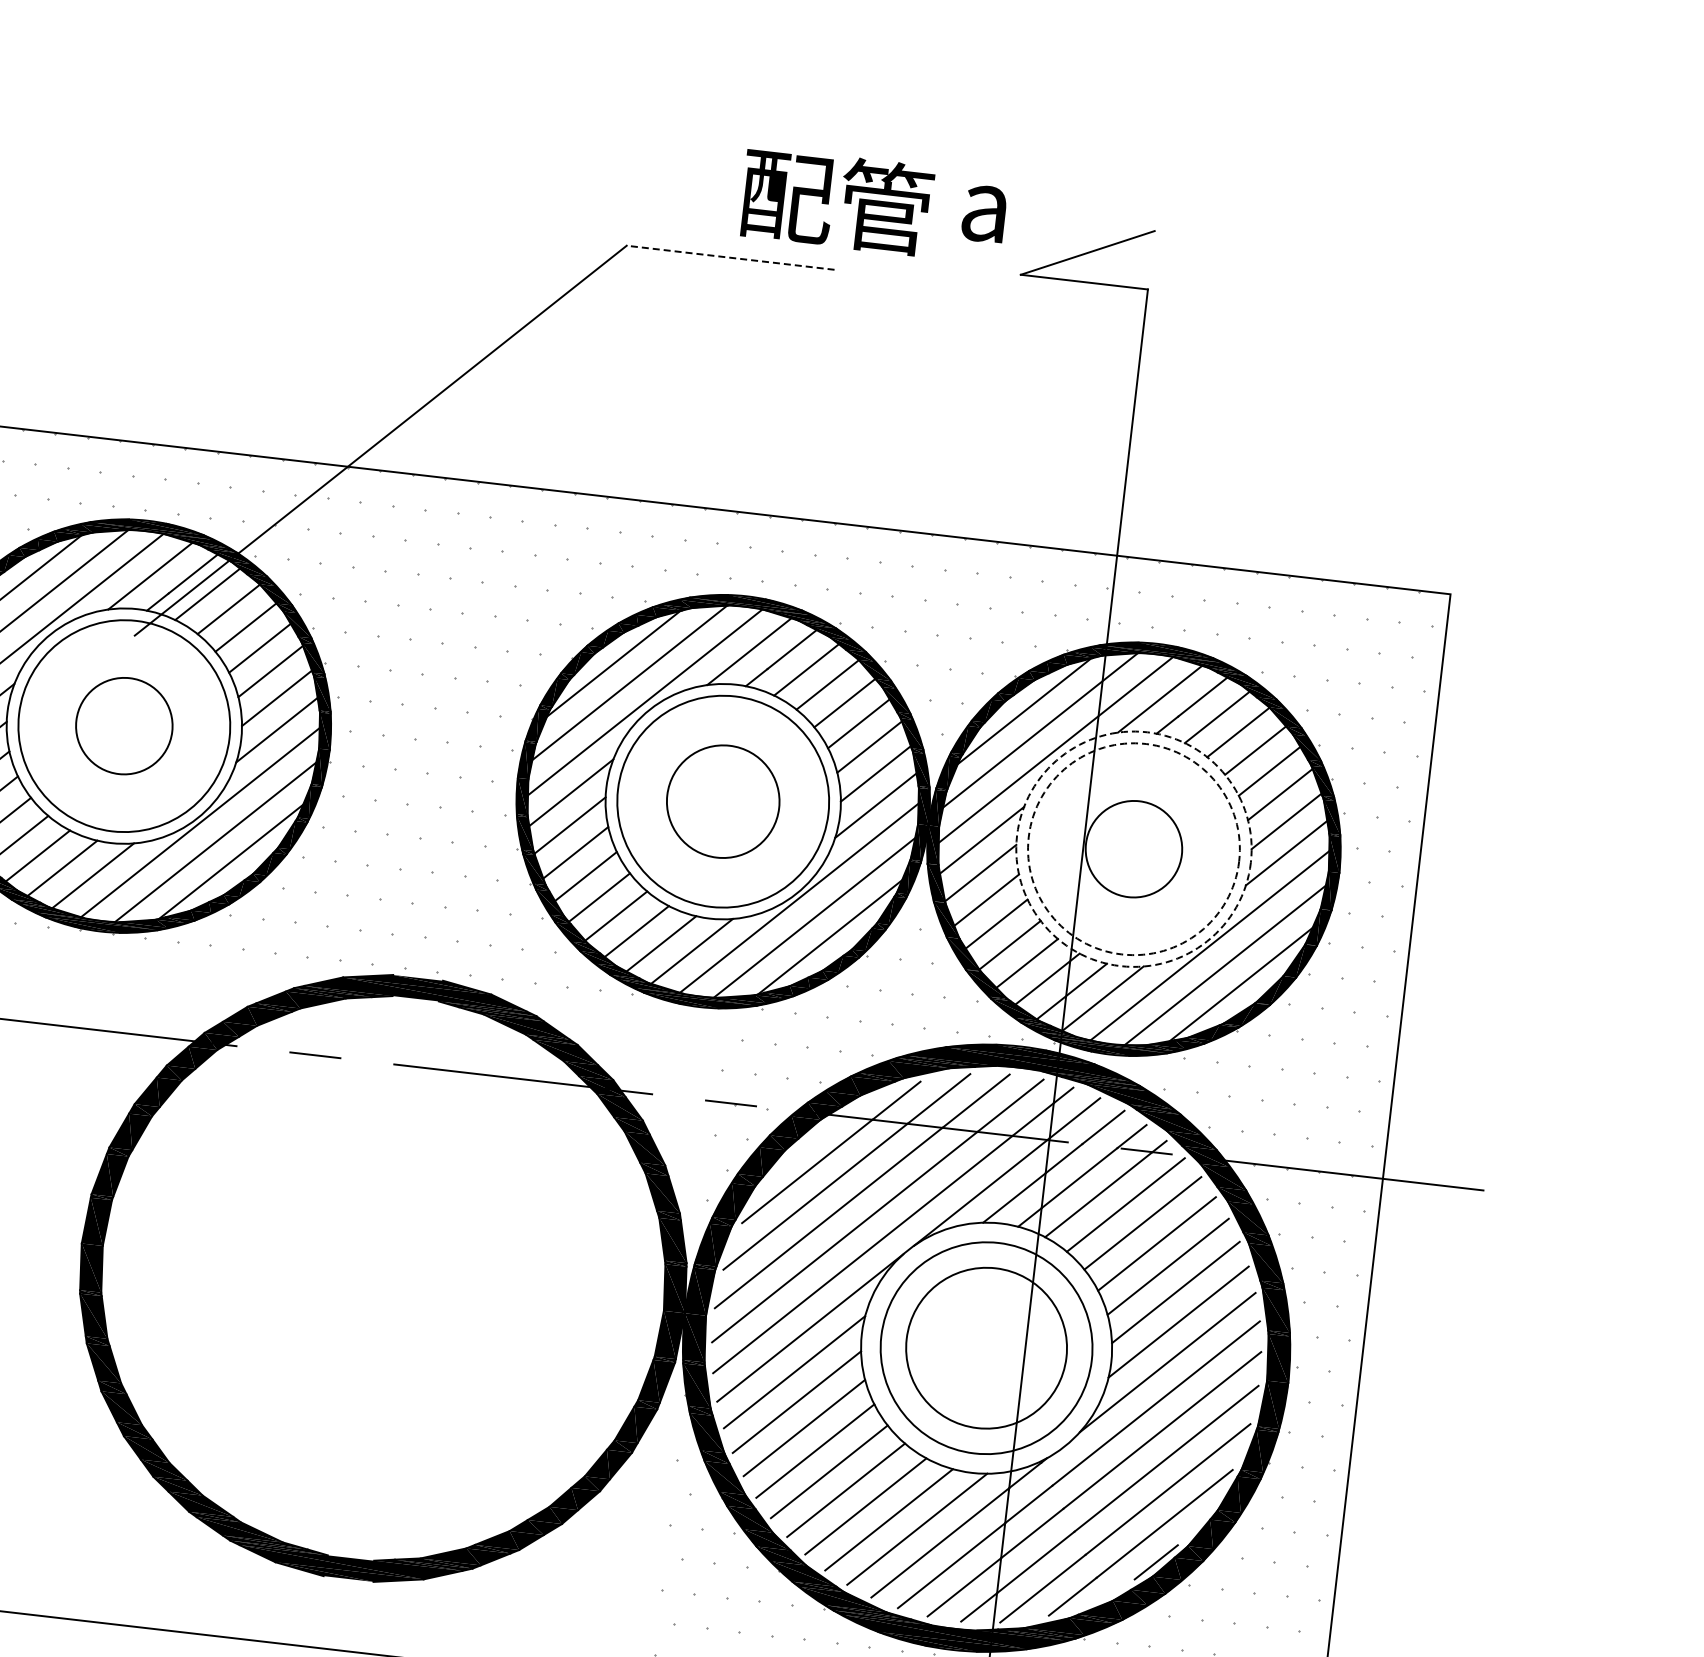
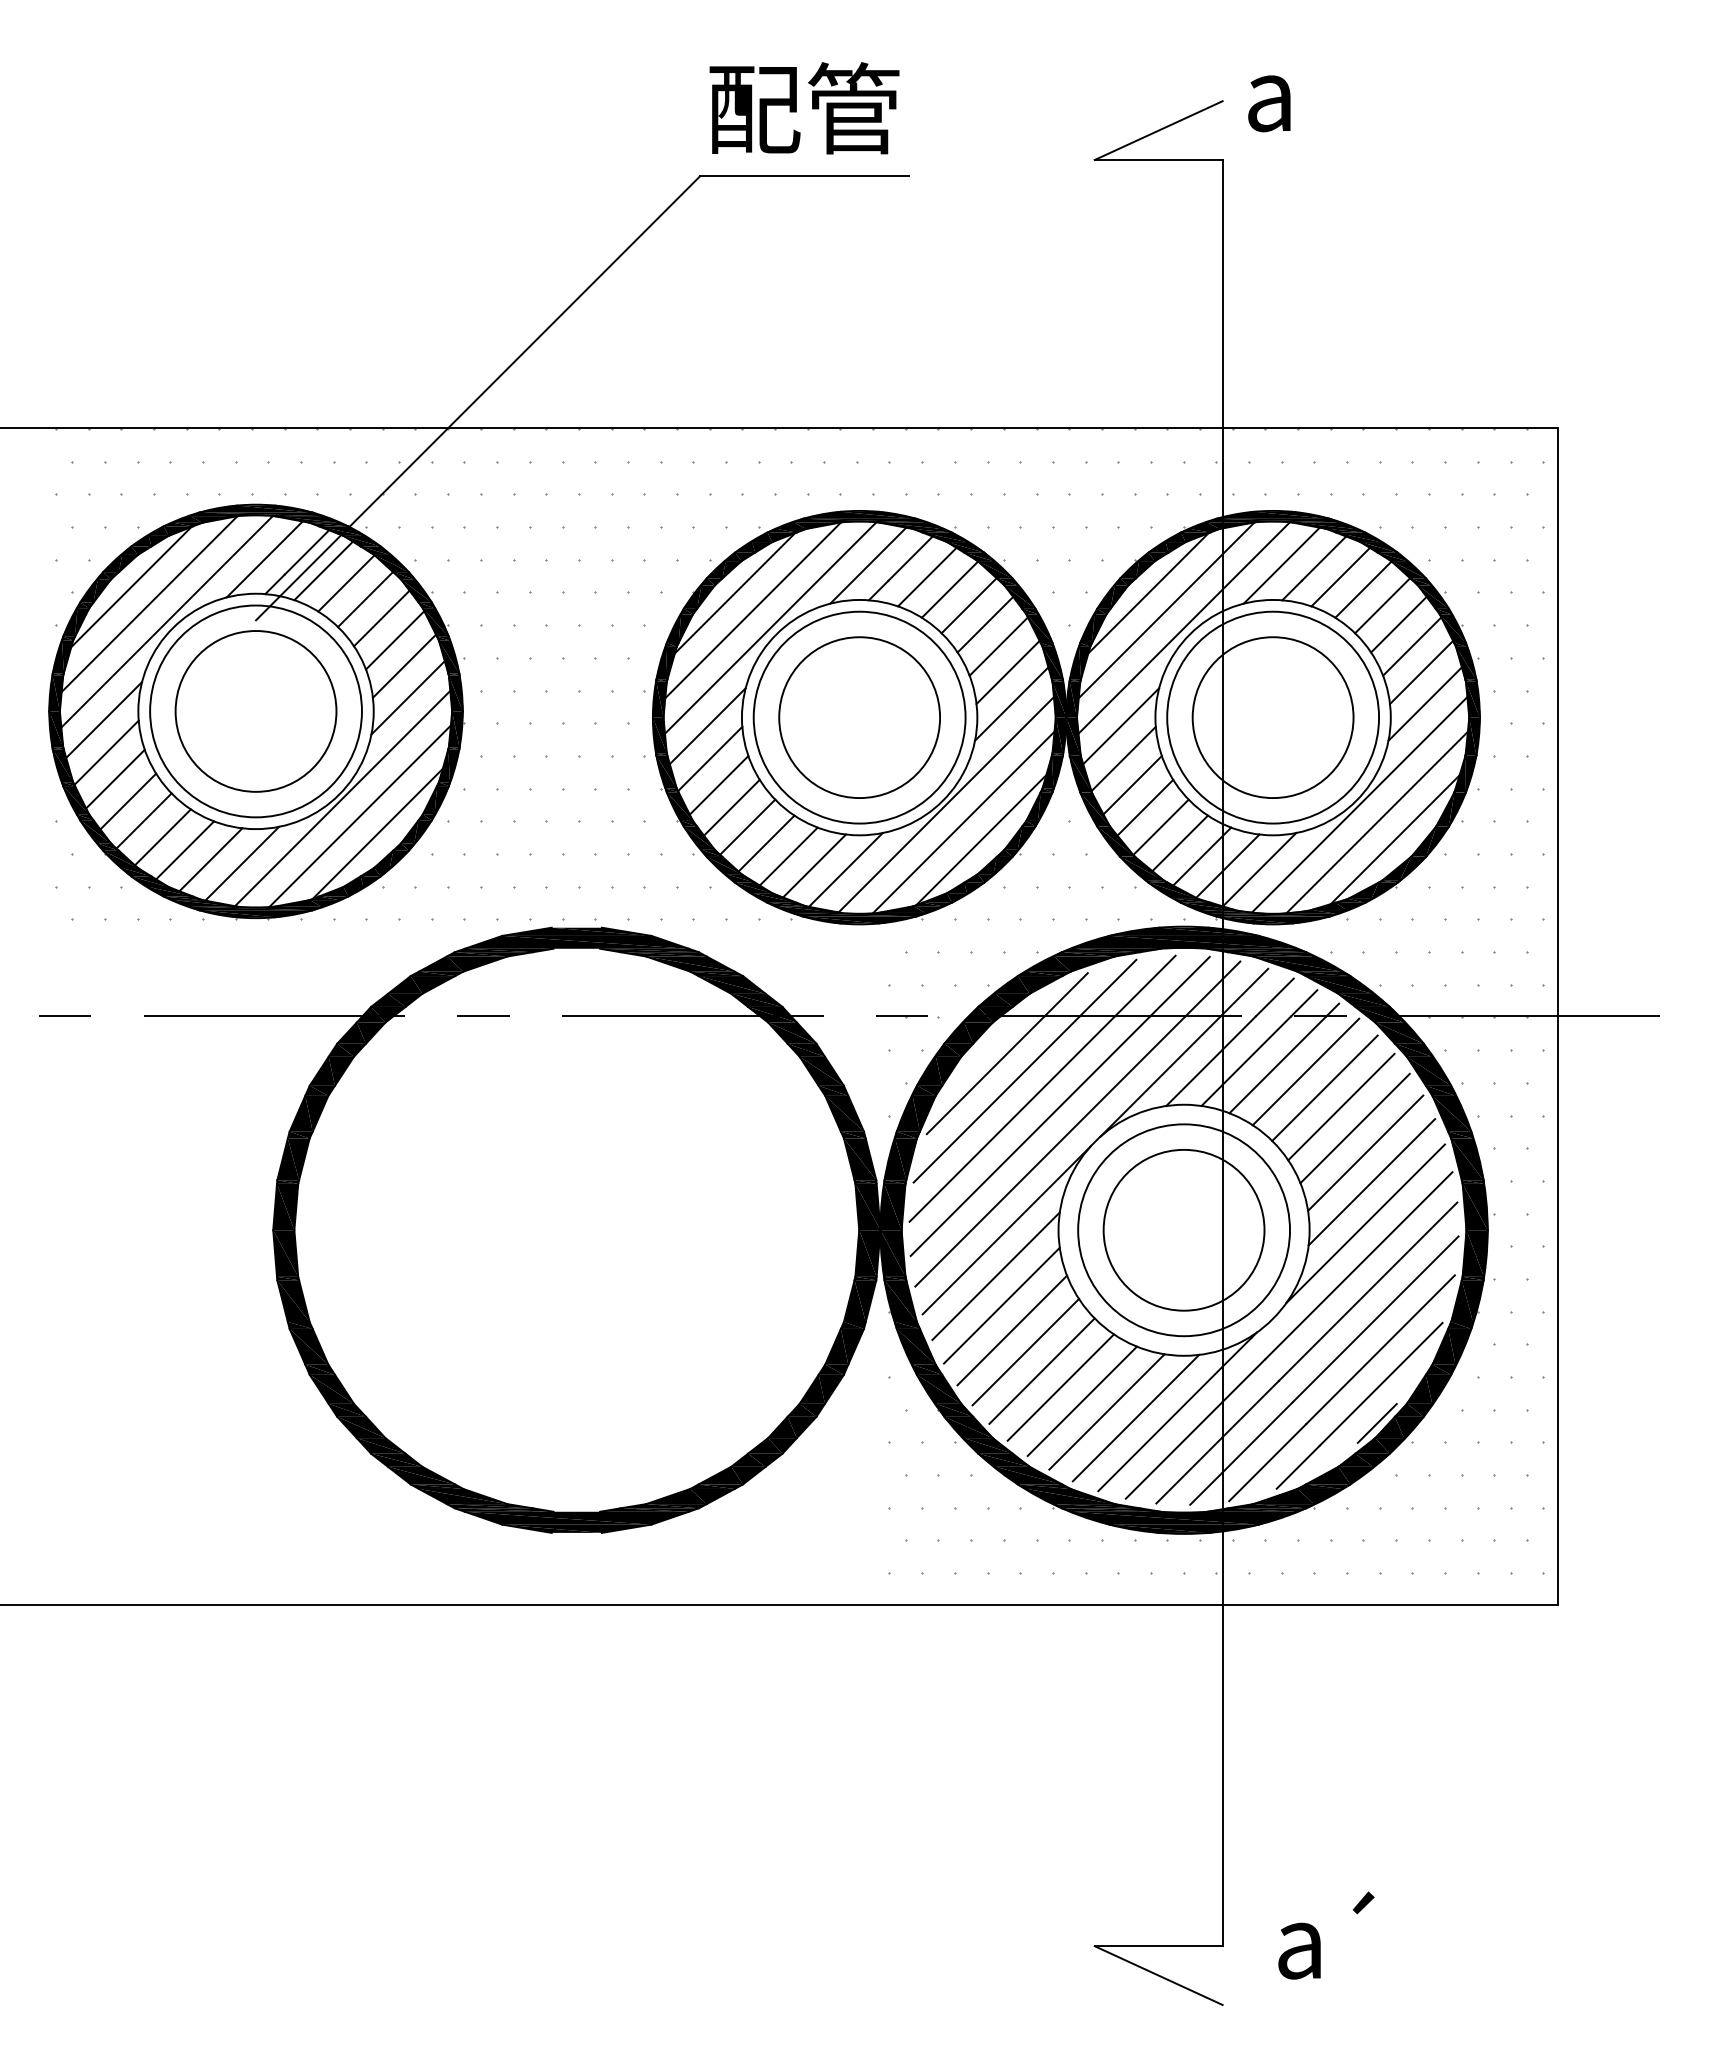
text: (836, 201) -> (804, 108), moved
text: (984, 213) -> (1269, 103), moved
line: (730, 257) -> (804, 176), dashed -> solid
circle: (123, 726) -> (255, 711), size x1.67
circle: (723, 801) -> (859, 717), size x1.43
circle: (1133, 848) -> (1272, 717), dashed -> solid
circle: (1133, 848) -> (1272, 717), size x1.67
circle: (1134, 849) -> (1273, 717), dashed -> solid

